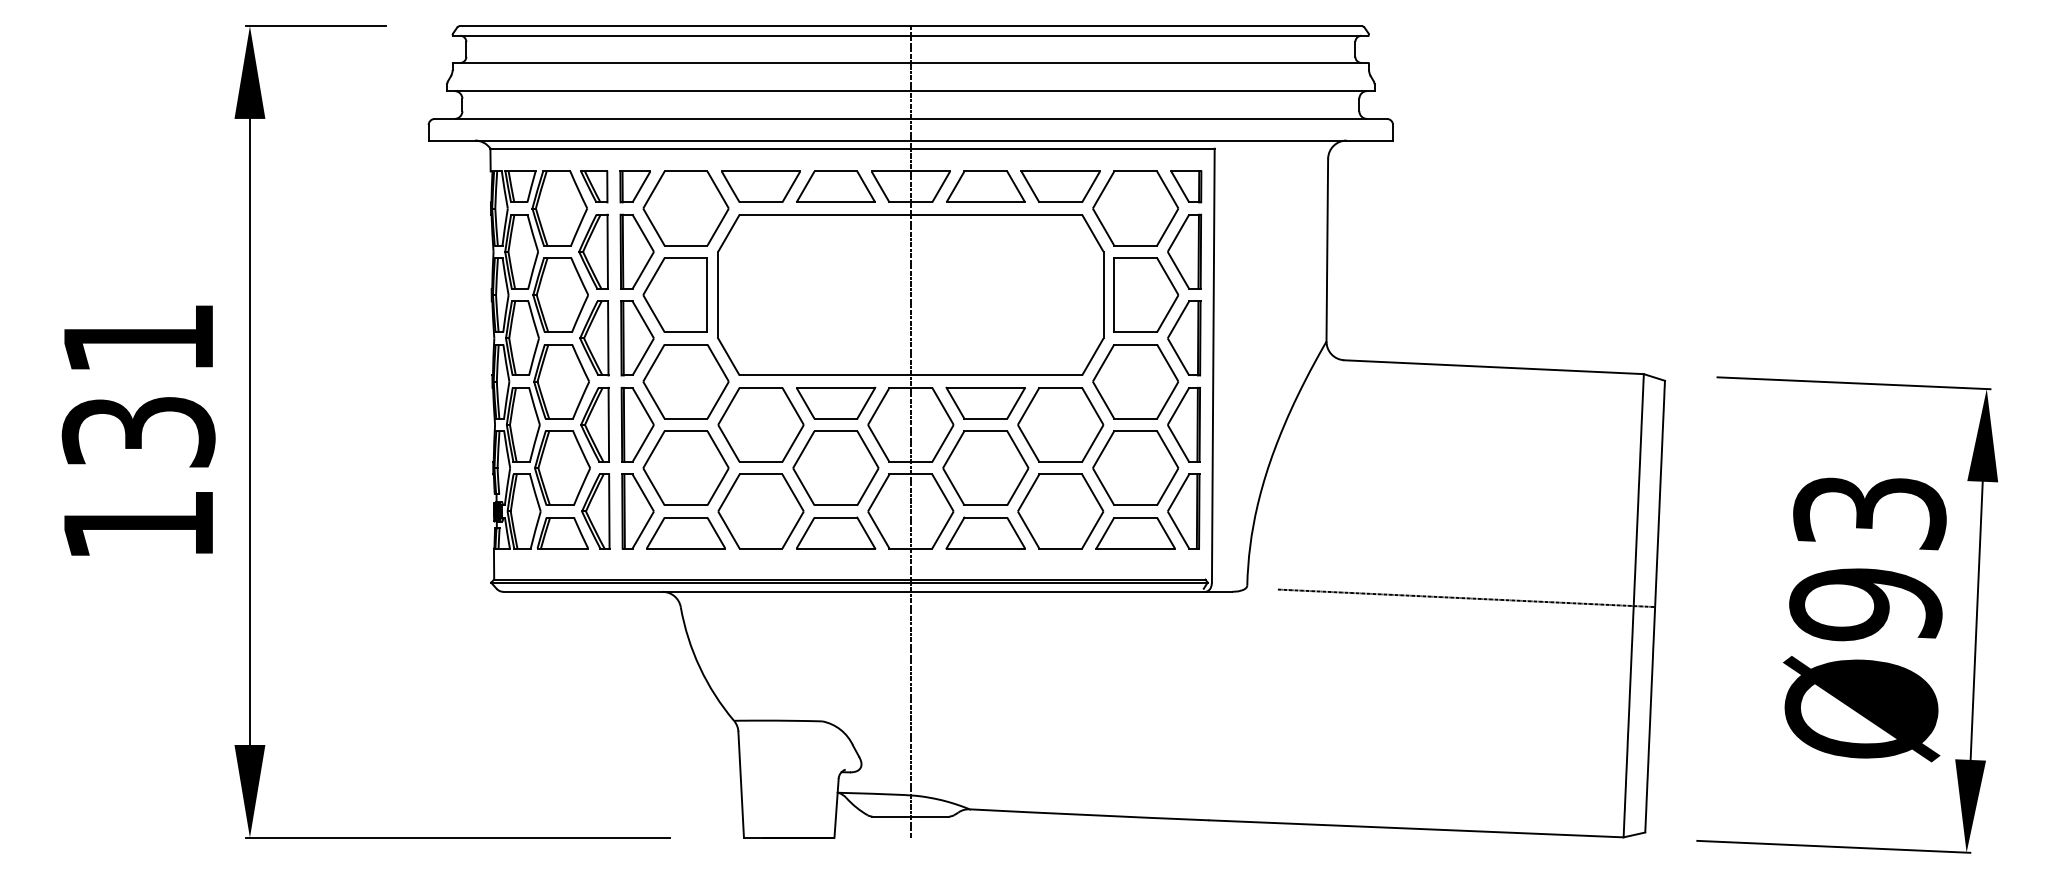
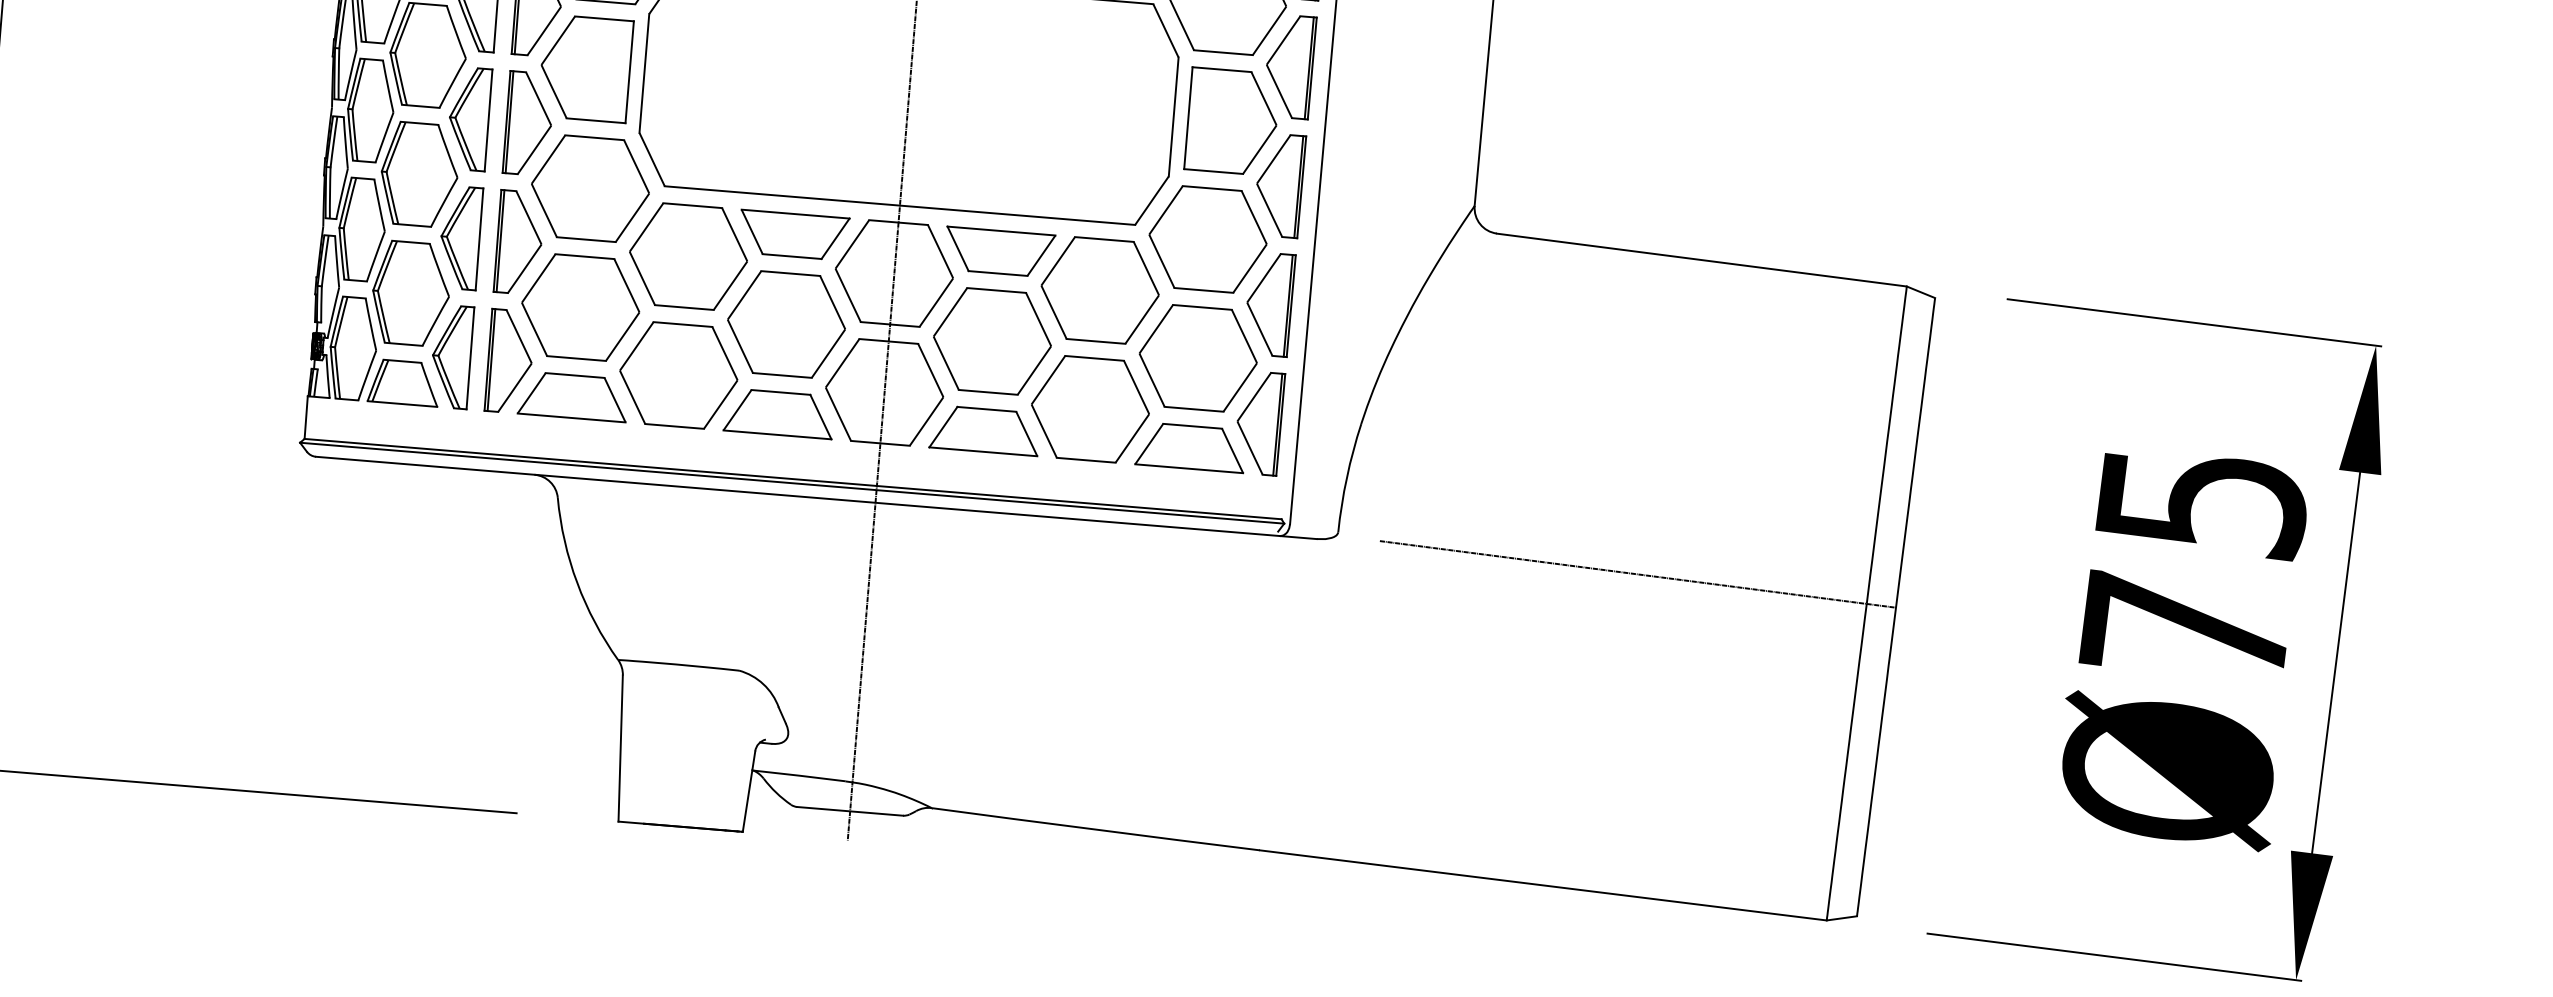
text: (1867, 559) -> (2193, 566), Ø93 -> Ø75

